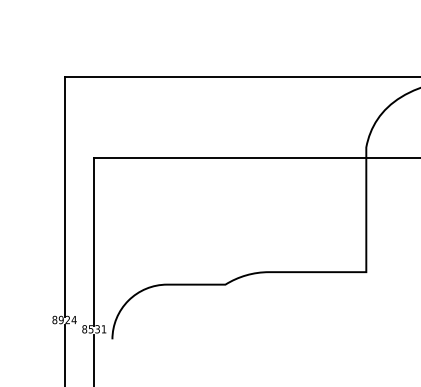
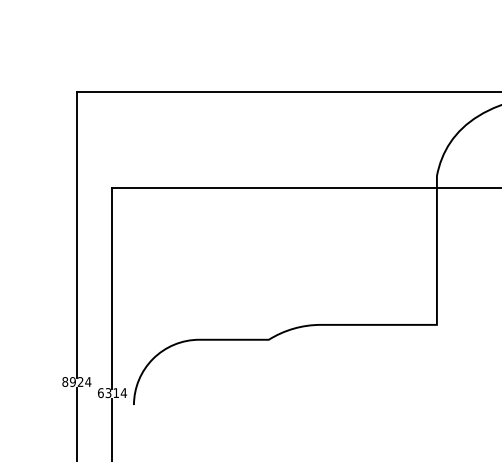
text: (94, 329) -> (112, 393), 8531 -> 6314

